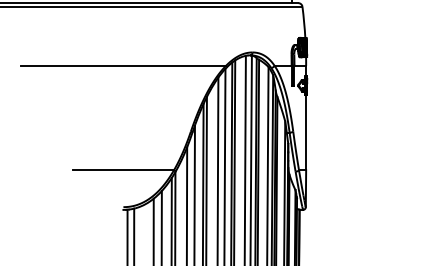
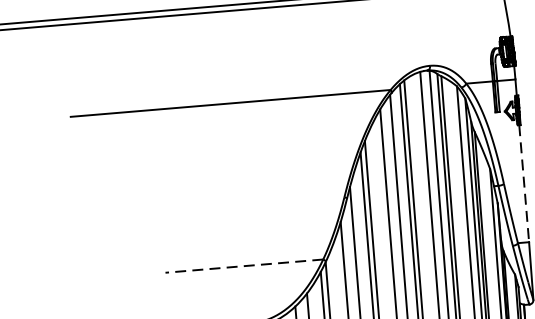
line: (306, 132) -> (524, 183), solid -> dashed
line: (123, 170) -> (244, 266), solid -> dashed

